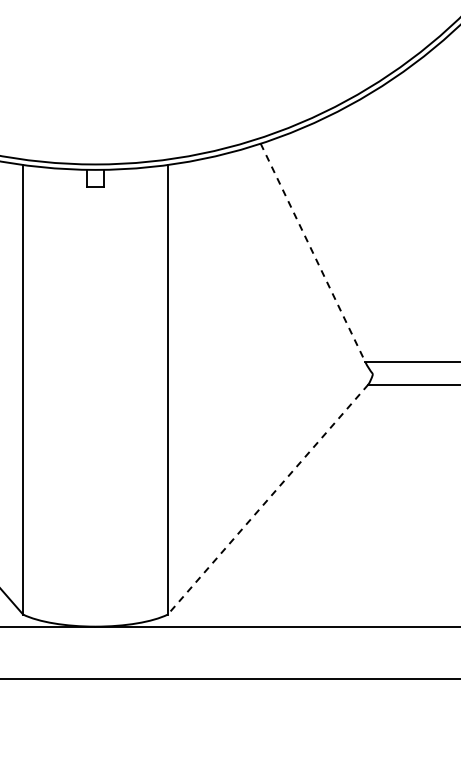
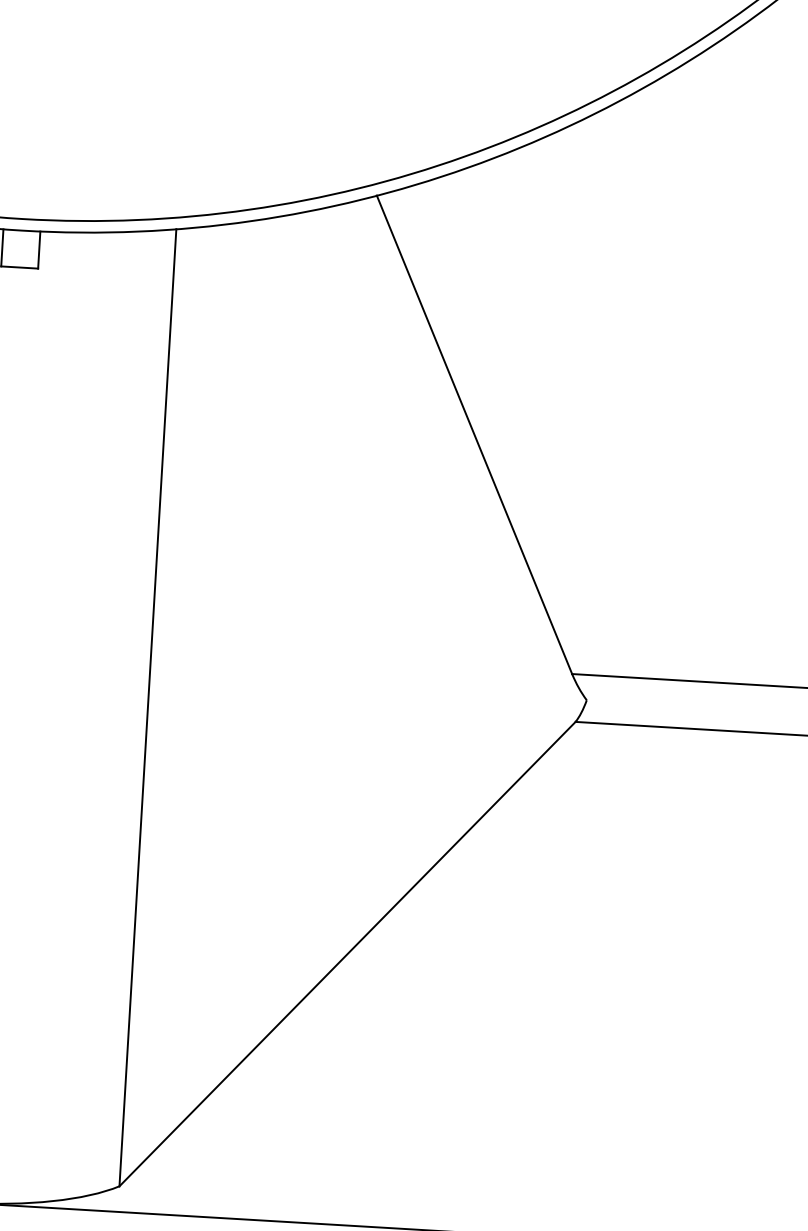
line: (313, 253) -> (475, 436), dashed -> solid
line: (268, 499) -> (348, 953), dashed -> solid

